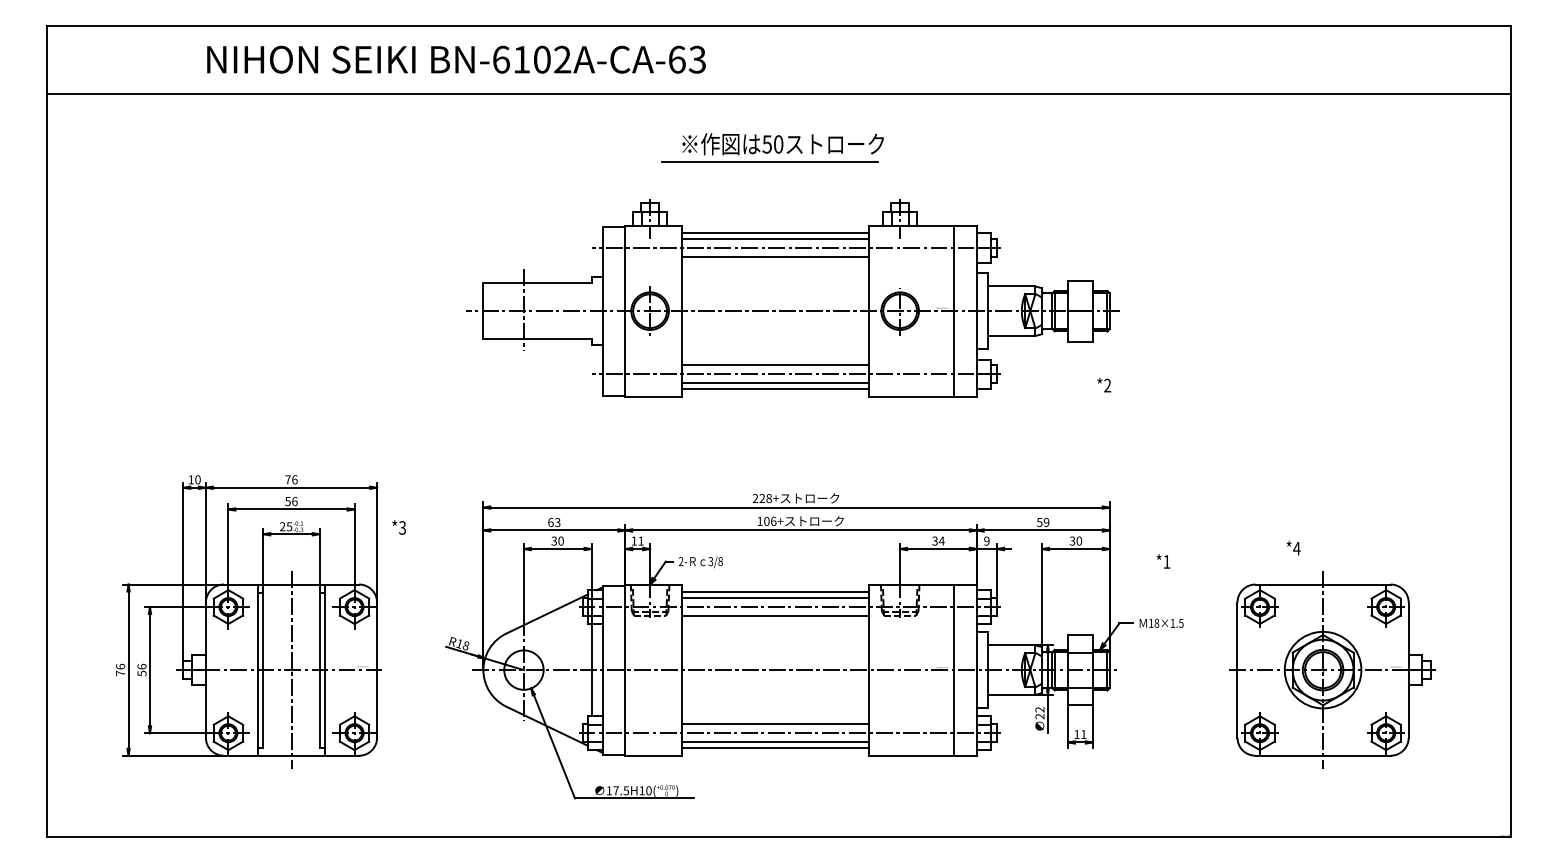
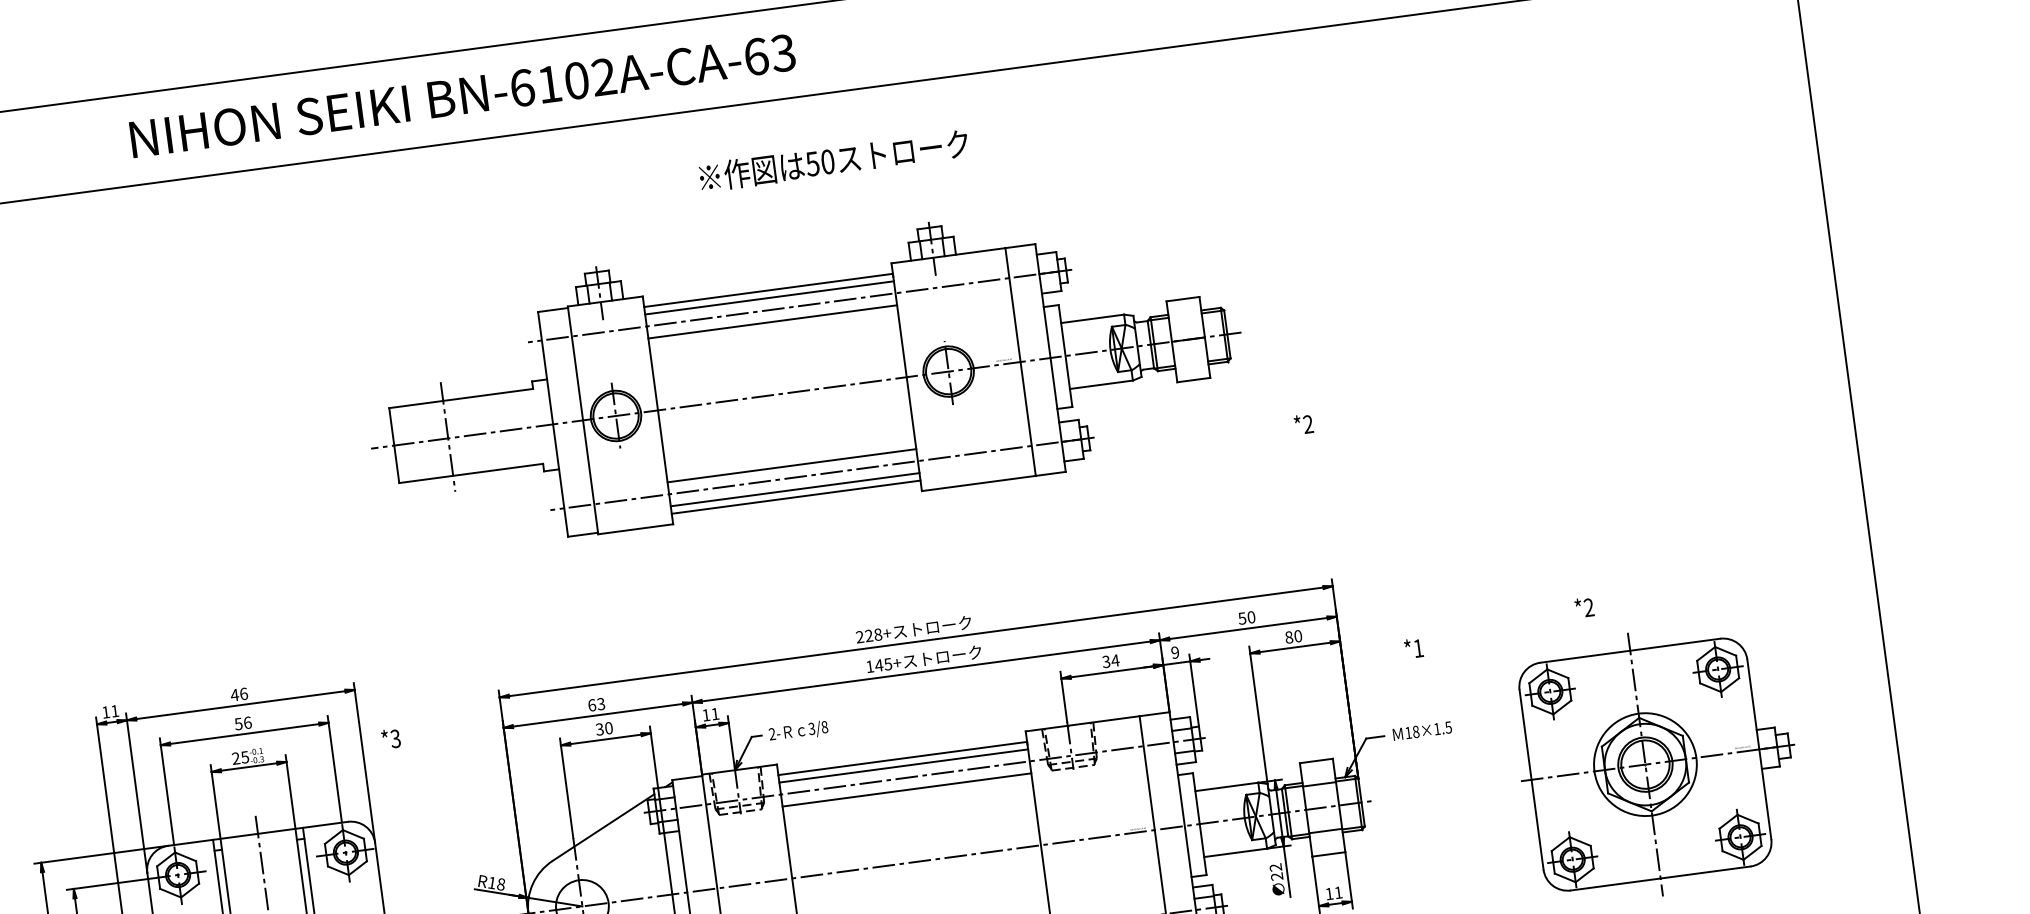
text: (456, 59) -> (462, 95), moved
line: (769, 162) -> (818, 187), removed
part: (792, 298) -> (803, 373), moved
text: (197, 479) -> (114, 710), 10 -> 11
text: (288, 479) -> (235, 694), 76 -> 46
text: (769, 520) -> (882, 663), 106+ -> 145+
text: (1046, 522) -> (1251, 617), 59 -> 50
text: (1072, 540) -> (1289, 636), 30 -> 80
text: (1296, 548) -> (1588, 607), *4 -> *2

